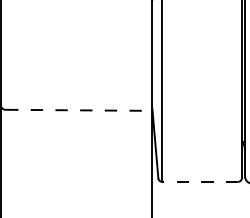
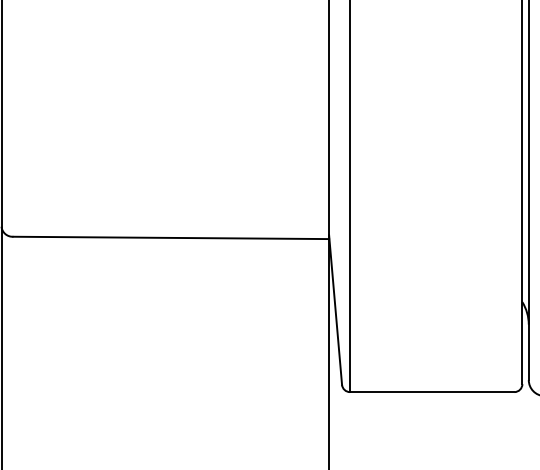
line: (79, 110) -> (171, 238), dashed -> solid
line: (199, 181) -> (430, 391), dashed -> solid

